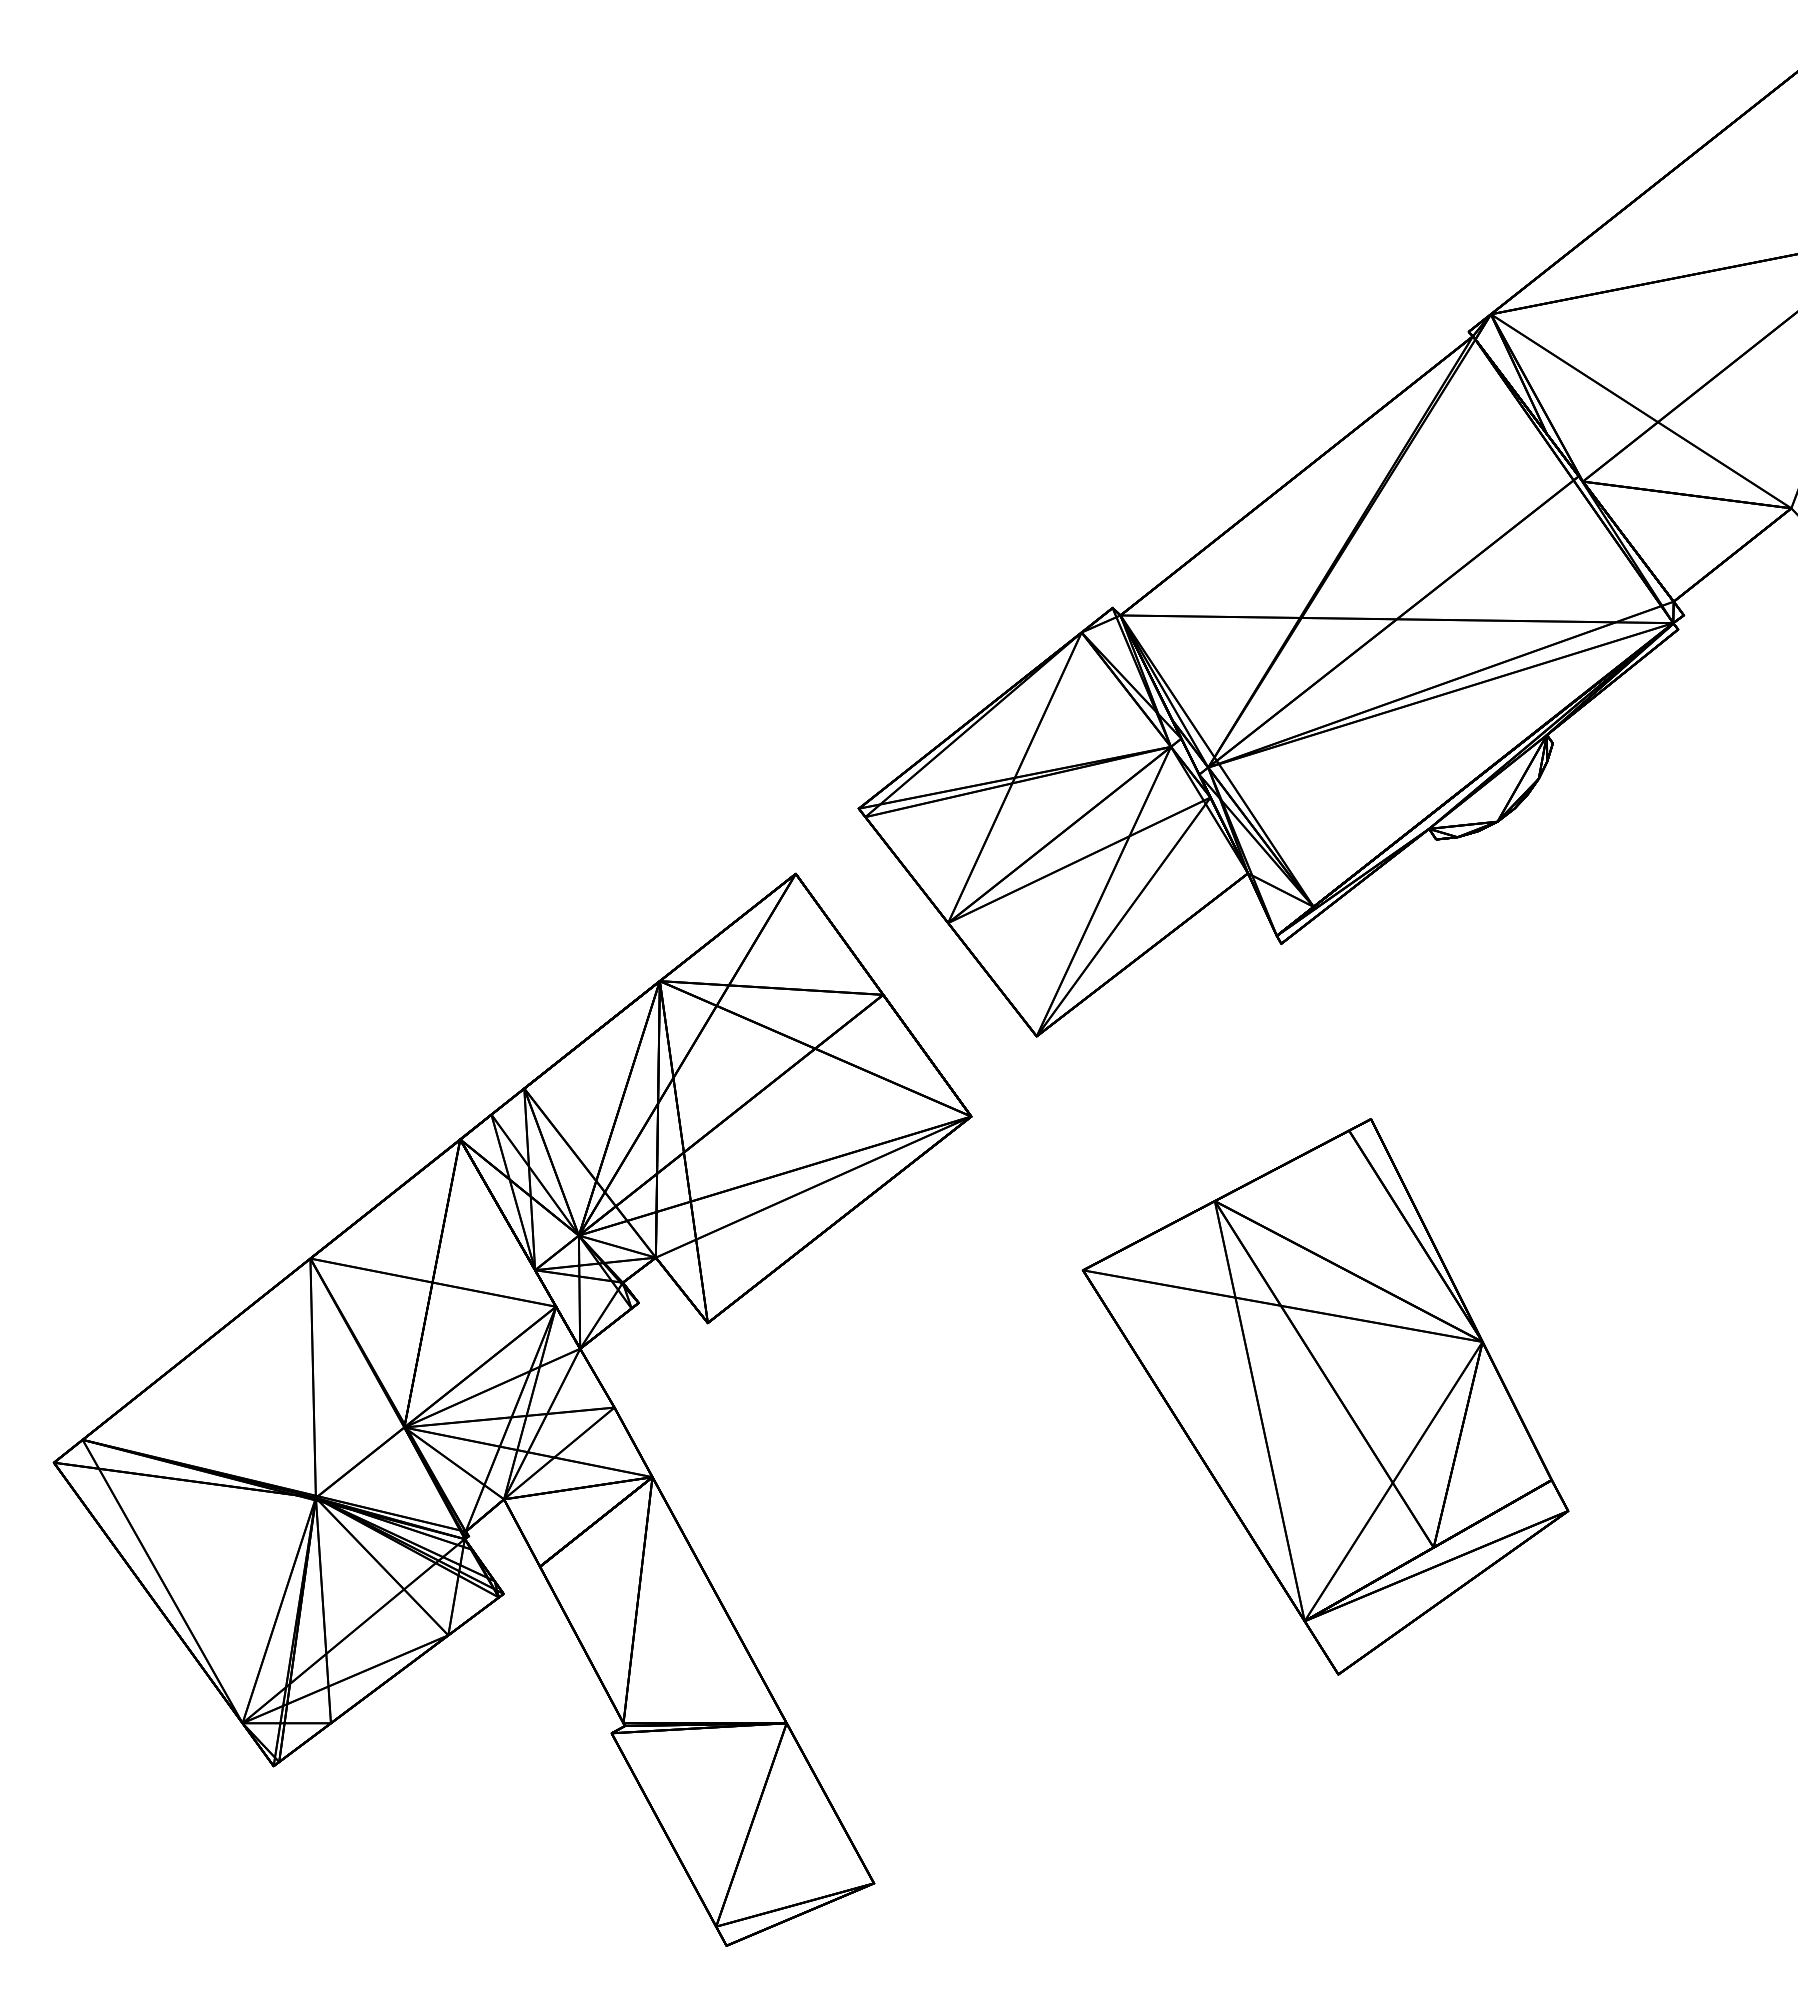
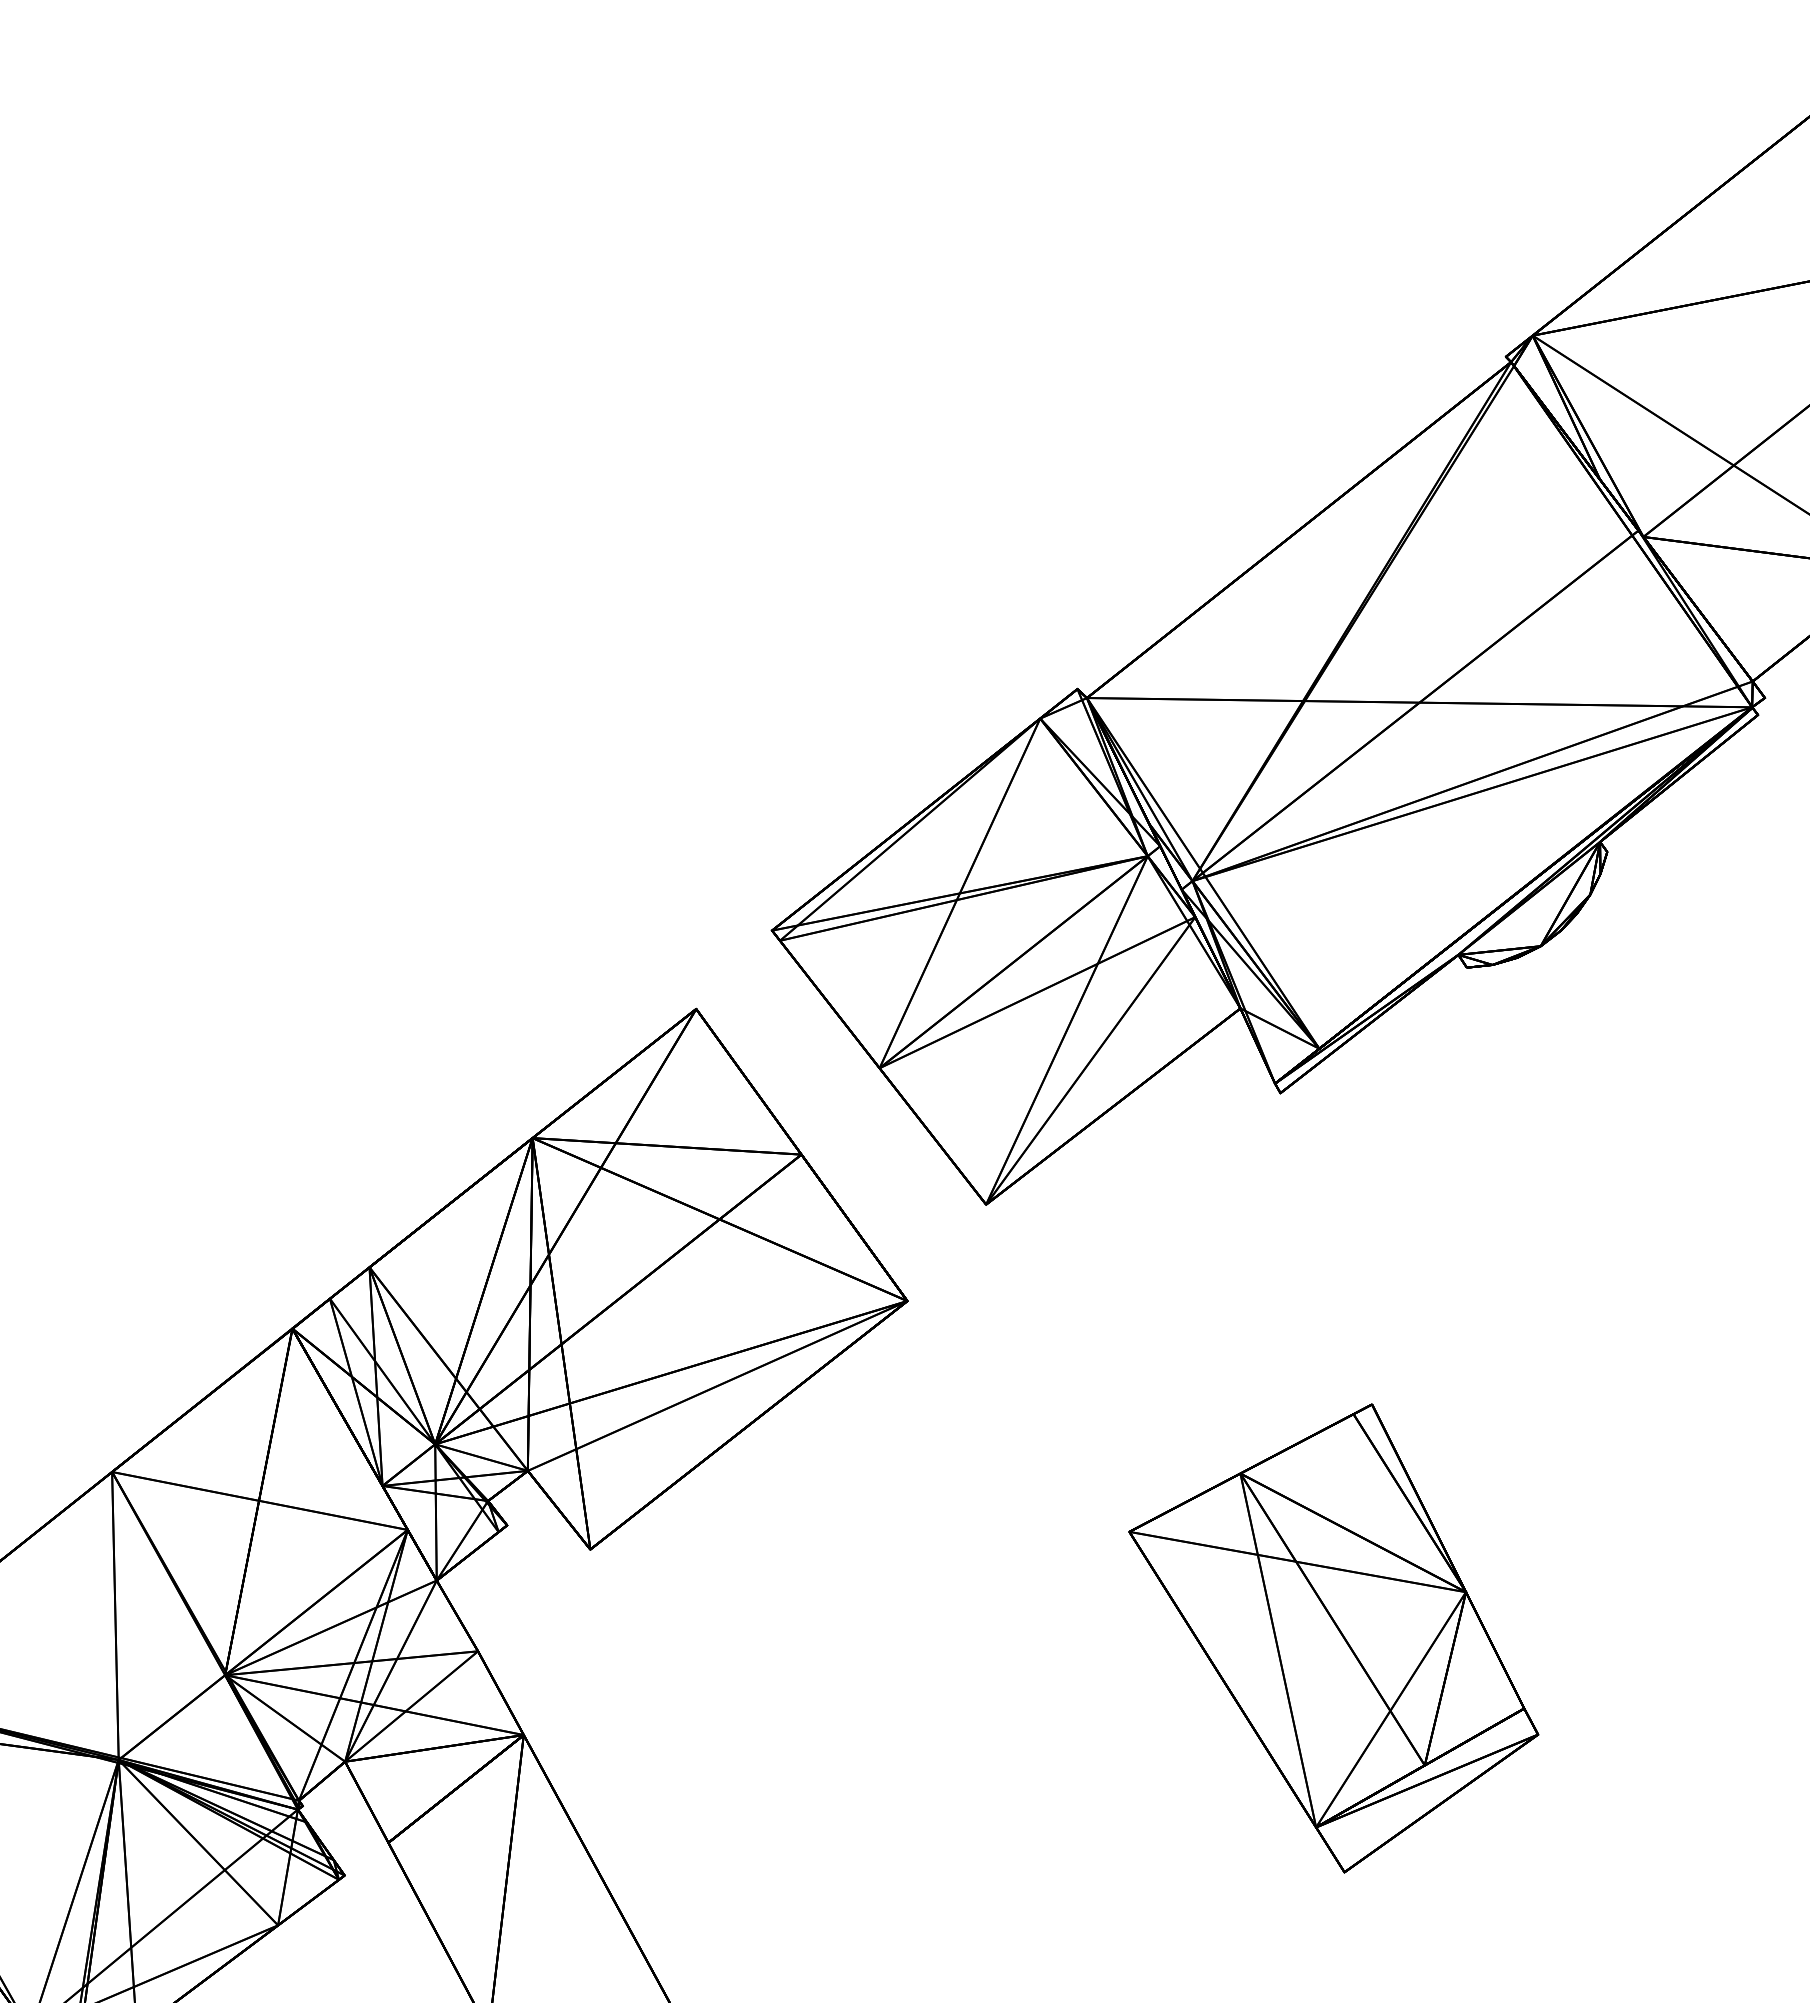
part: (1325, 1396) -> (1333, 1637), size x0.7

